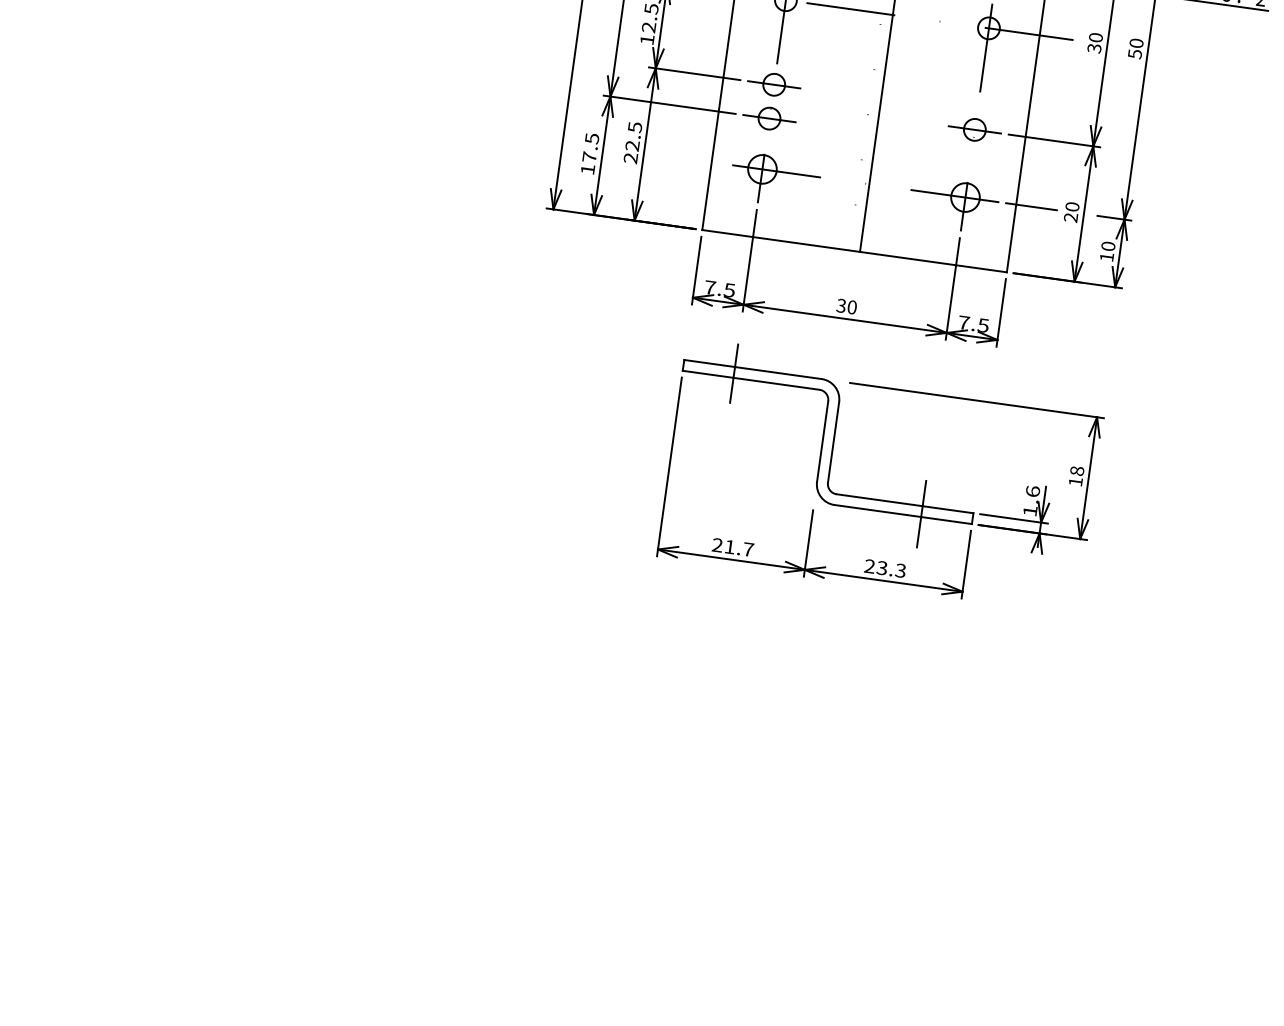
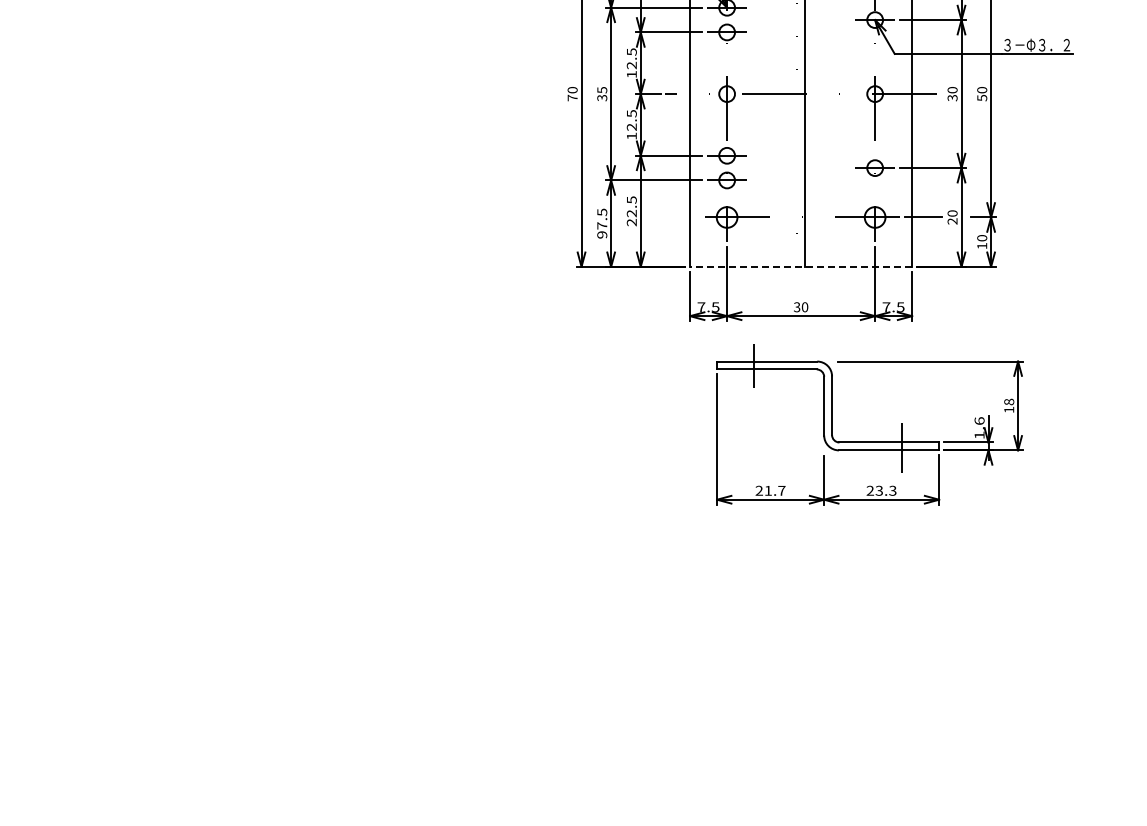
text: (588, 169) -> (602, 234), 17.5 -> 97.5
line: (853, 250) -> (800, 266), solid -> dashed
part: (878, 498) -> (869, 441), moved

